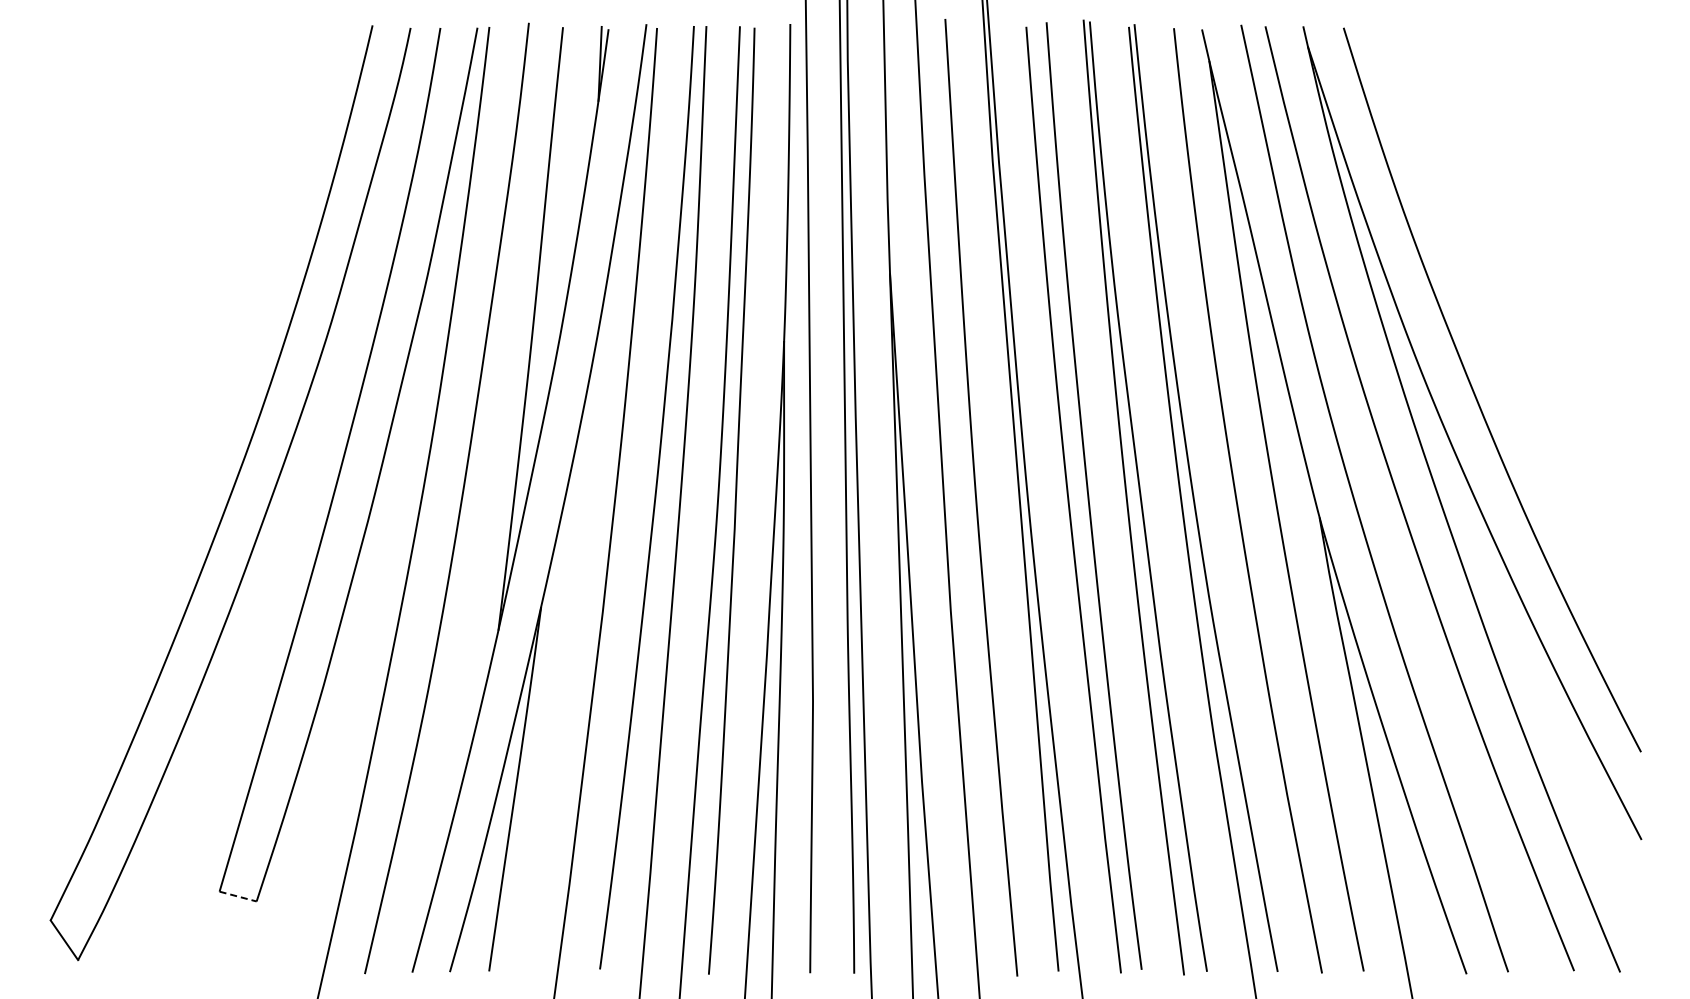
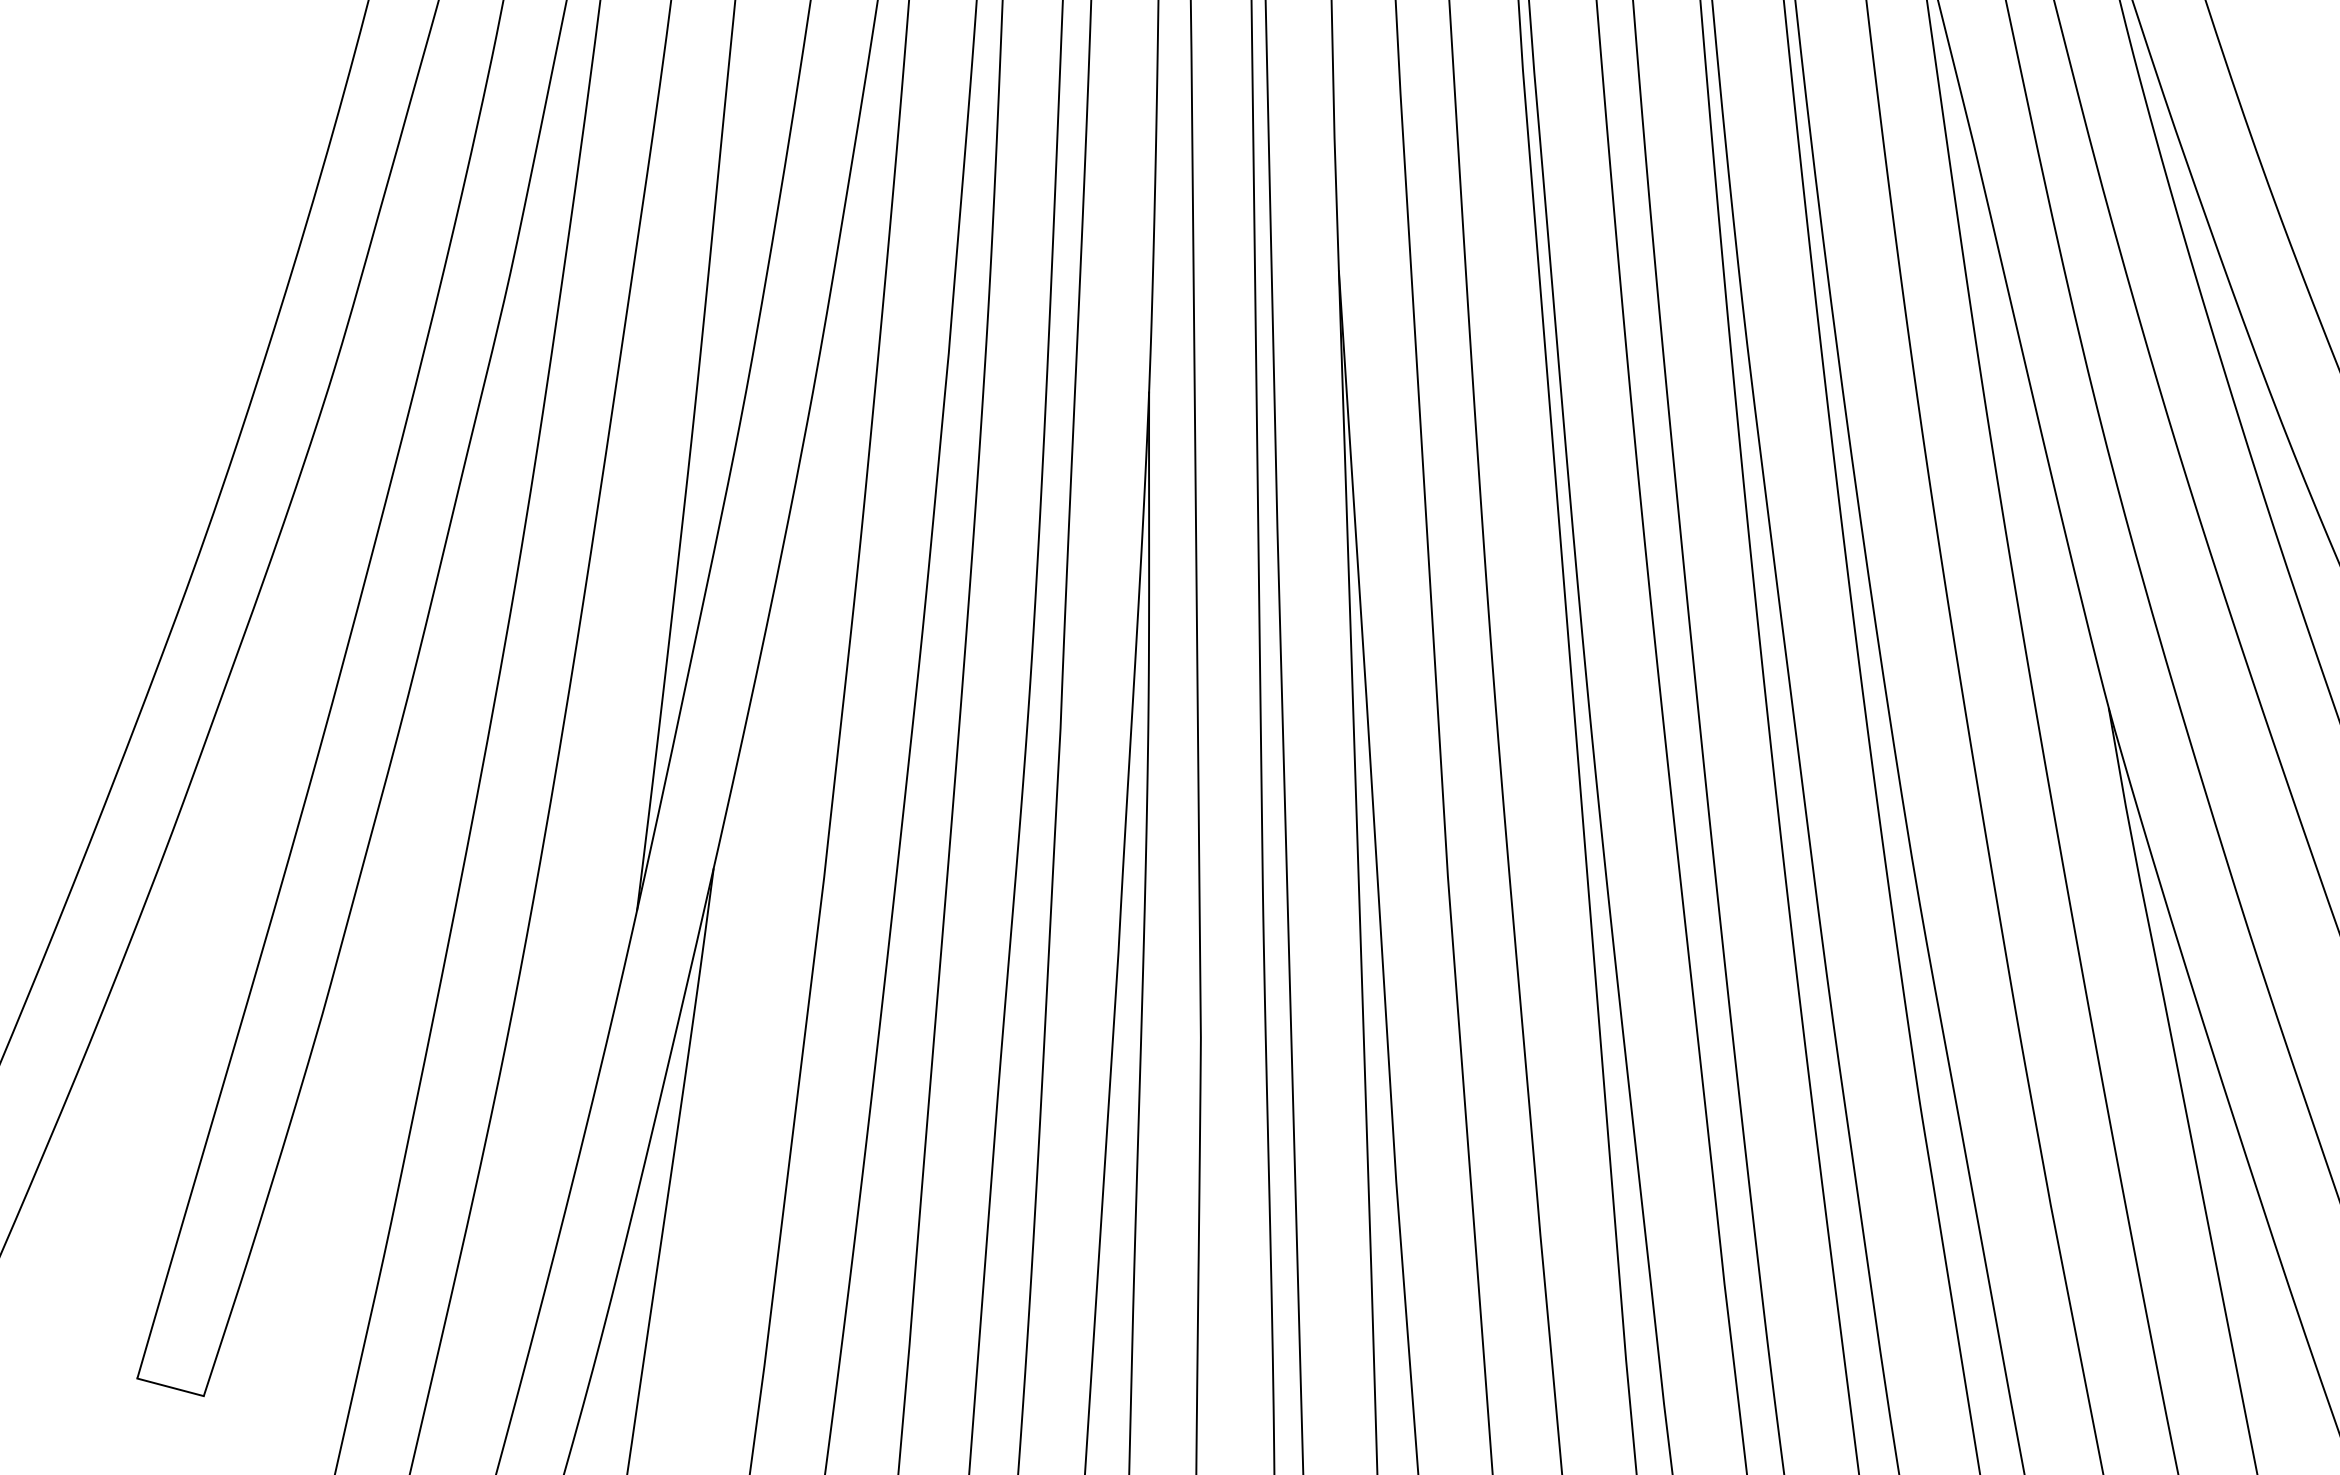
line: (238, 896) -> (171, 1387), dashed -> solid

